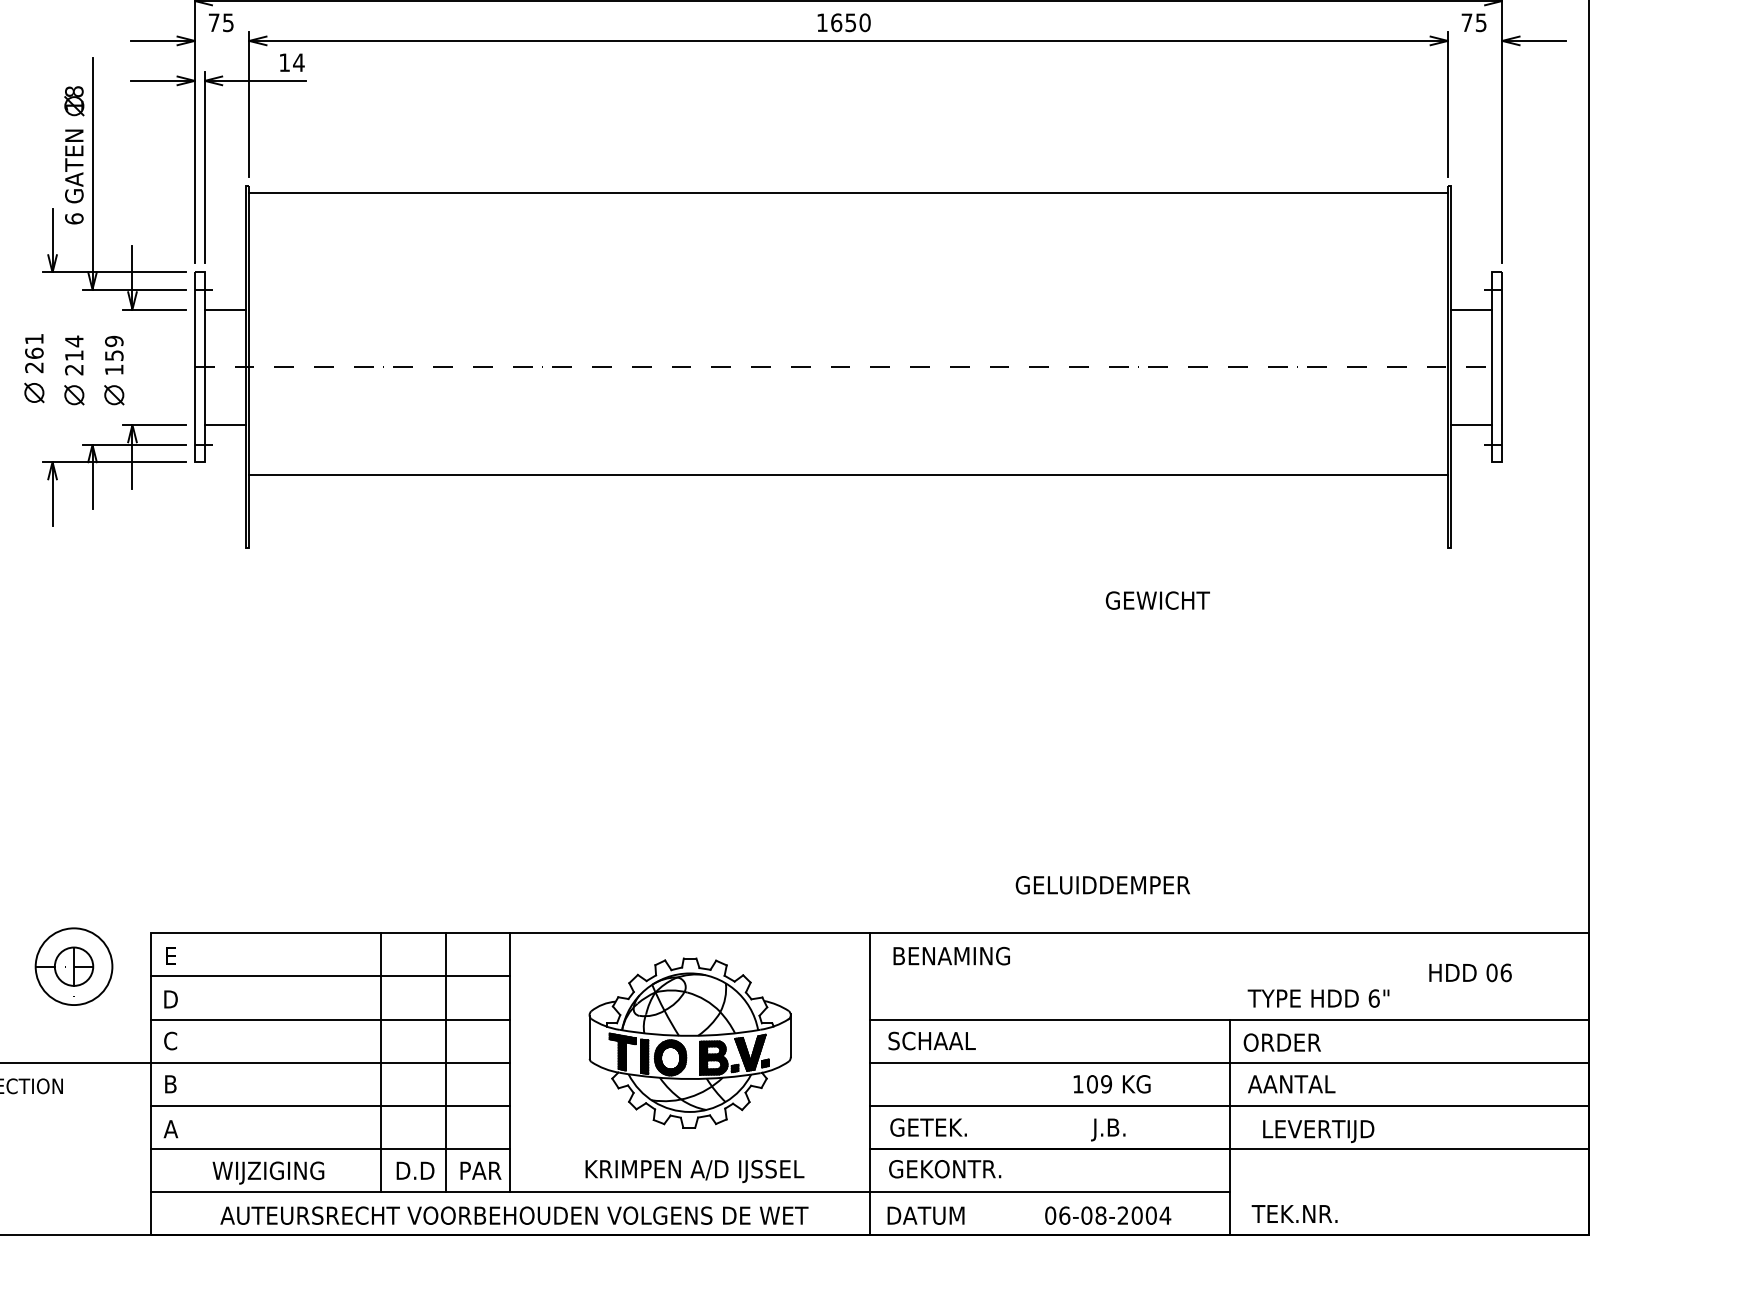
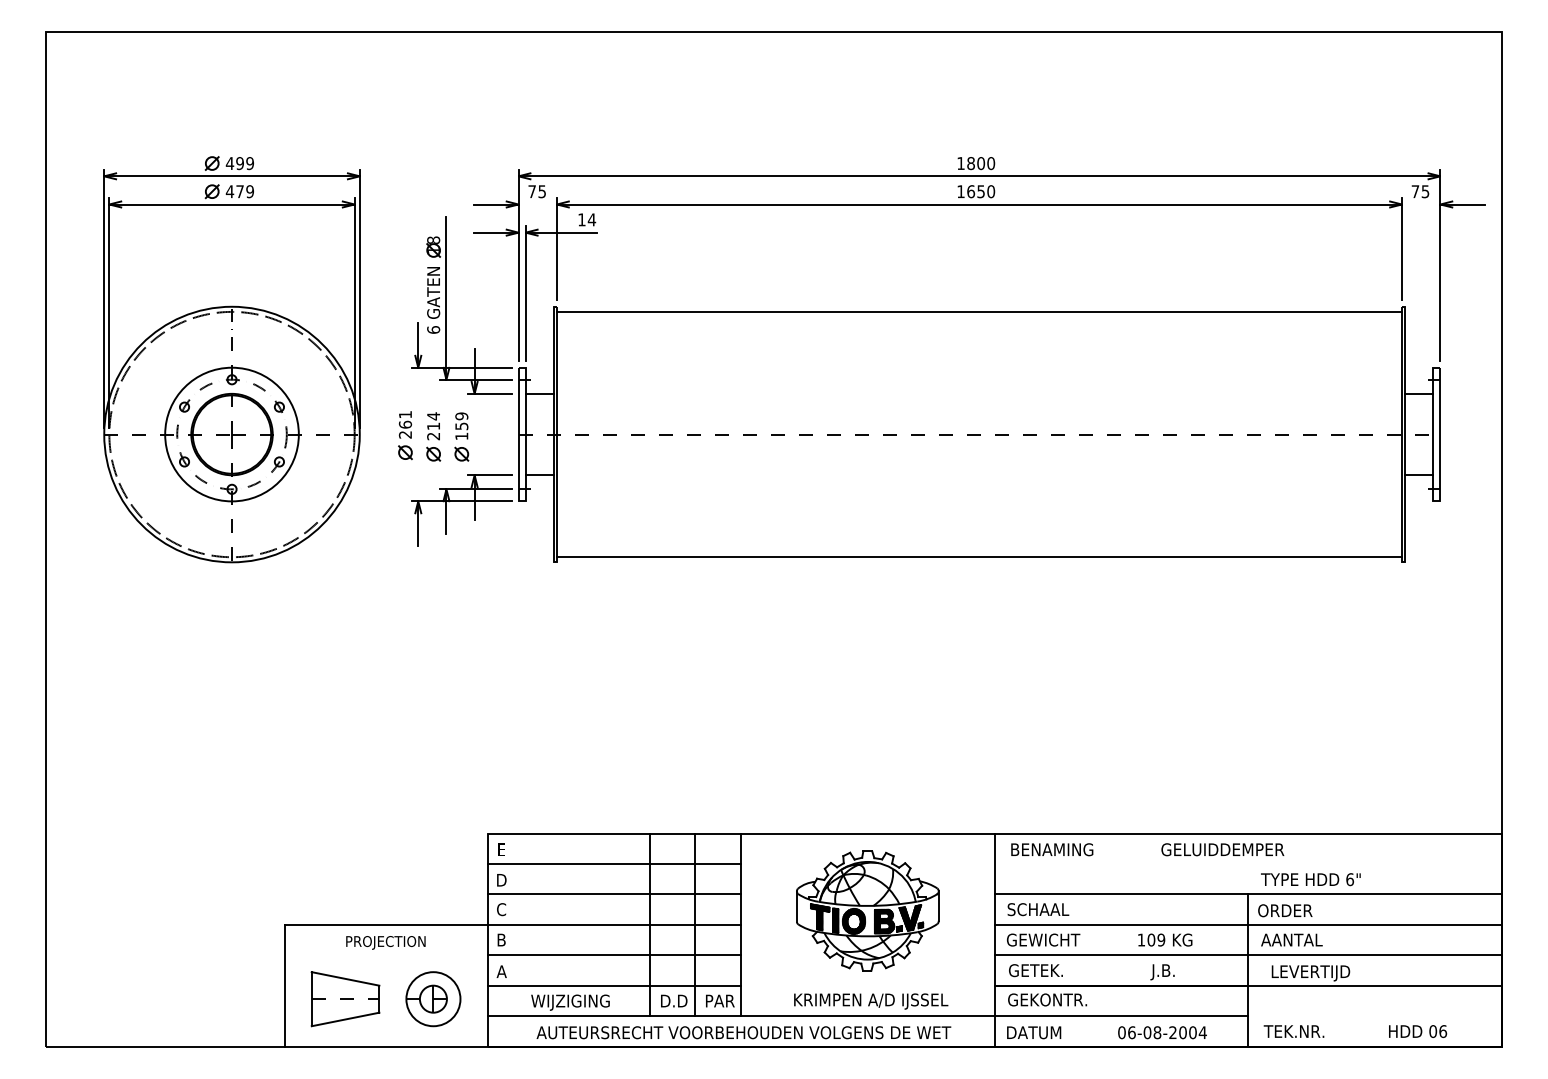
line: (848, 474) -> (979, 557), moved
text: (1157, 599) -> (1043, 939), moved
text: (1102, 884) -> (1222, 849), moved
part: (74, 967) -> (433, 999), moved
text: (1471, 972) -> (1418, 1031), moved

